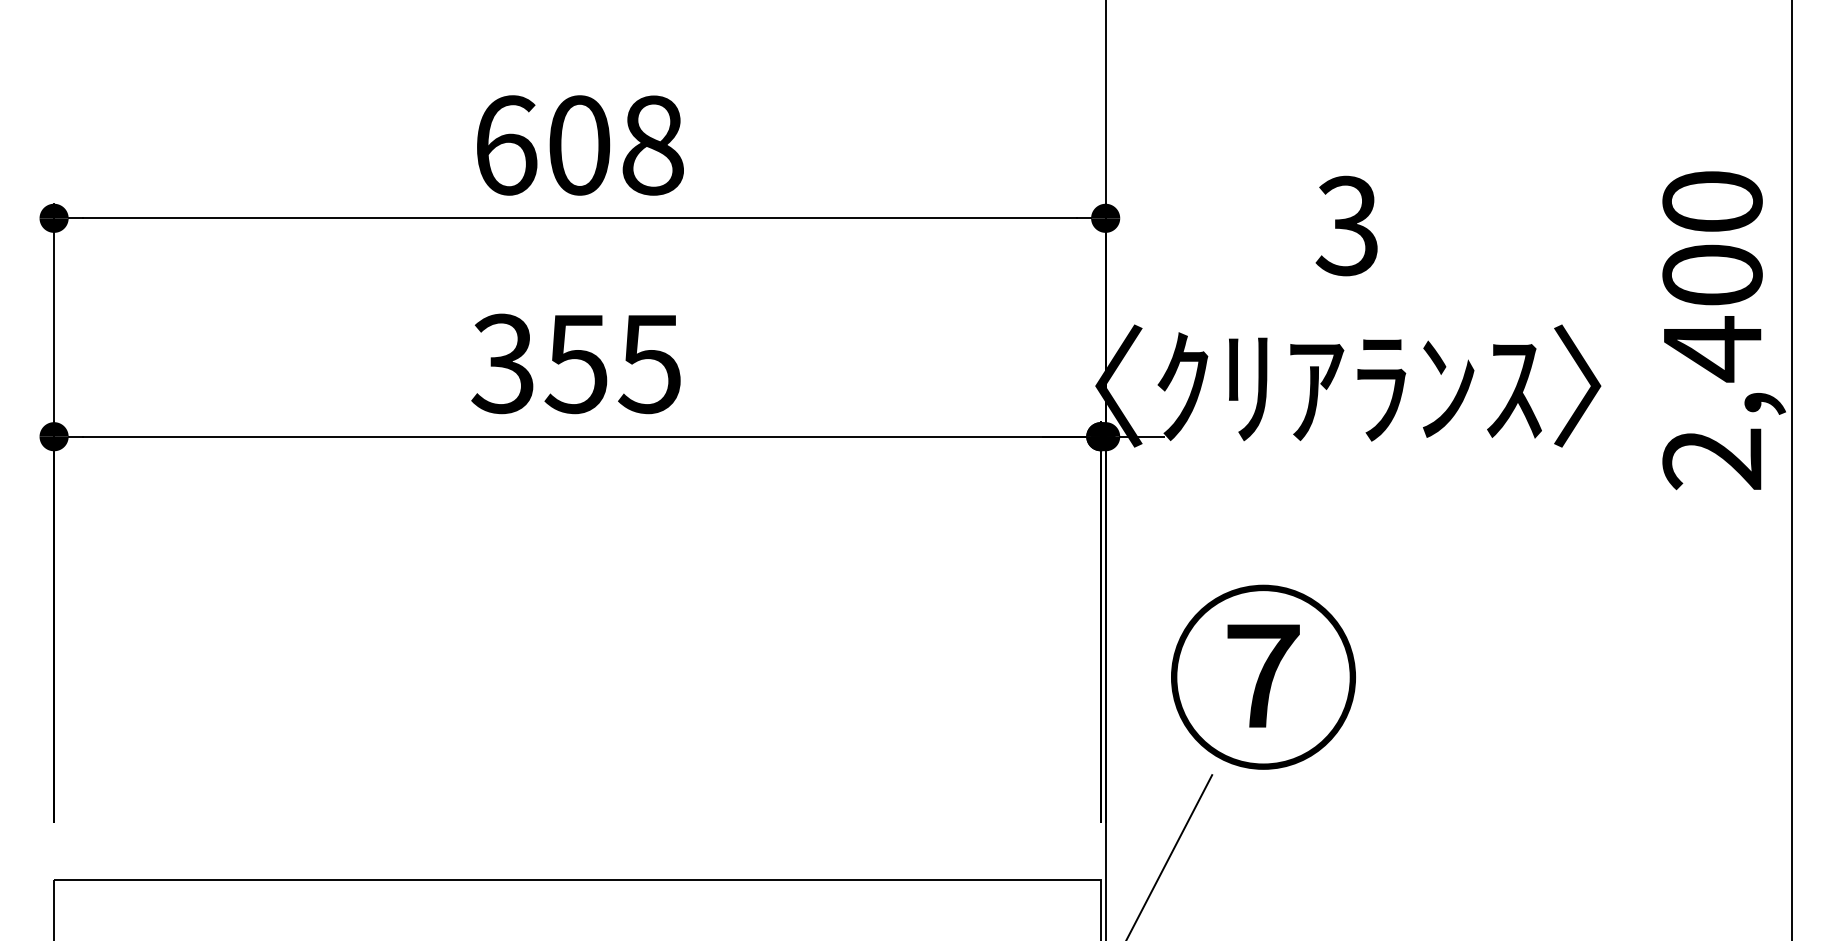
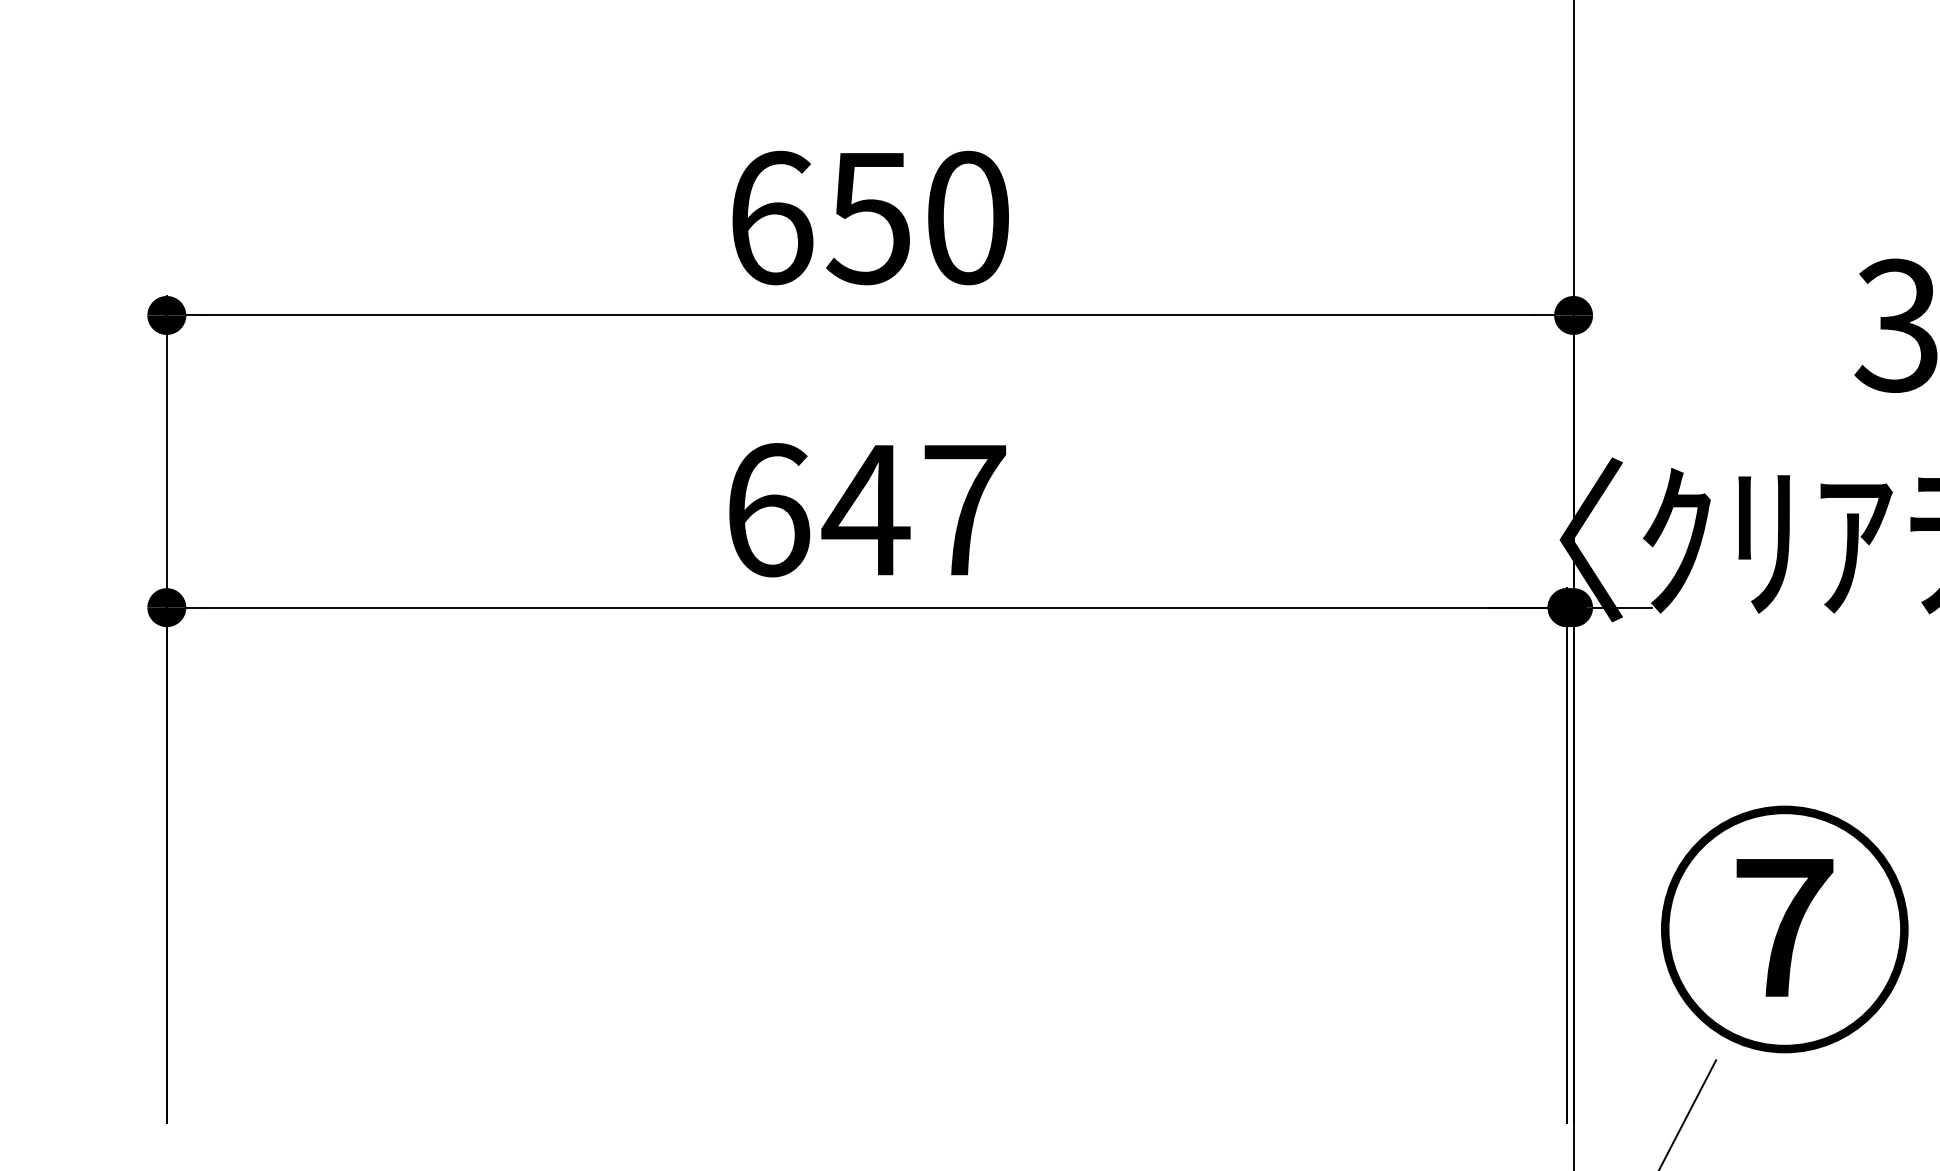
text: (615, 145) -> (917, 218), 608 -> 650
text: (576, 363) -> (865, 509), 355 -> 647

